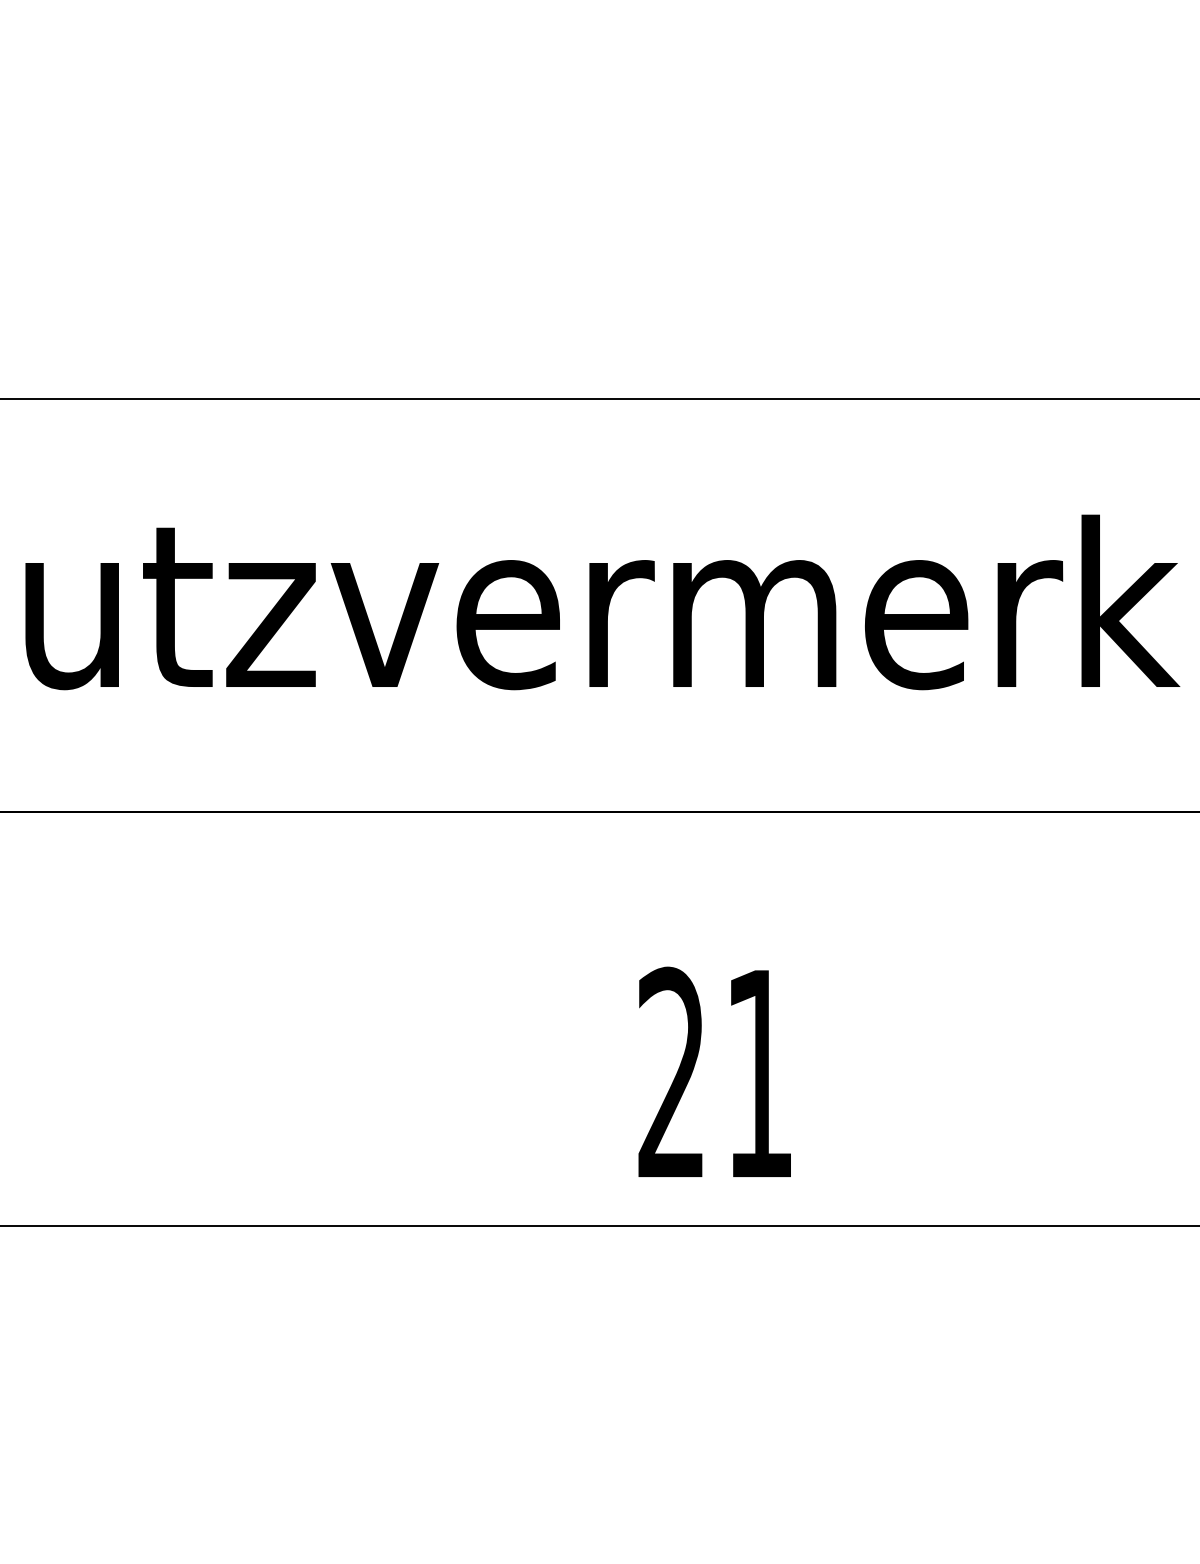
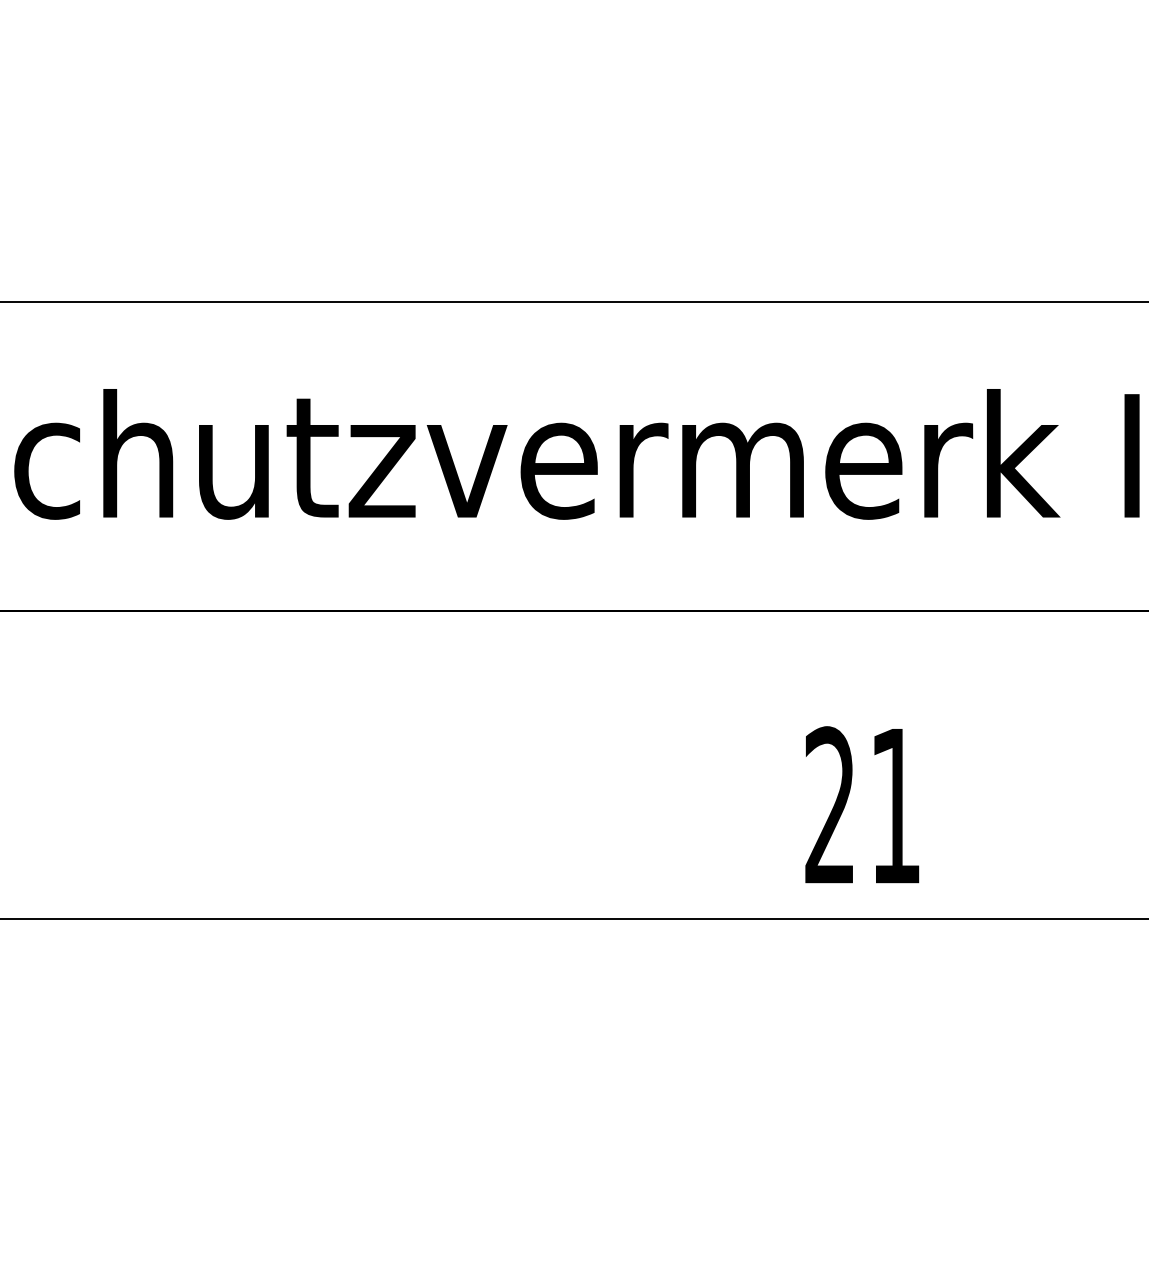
text: (715, 1071) -> (862, 804), moved

